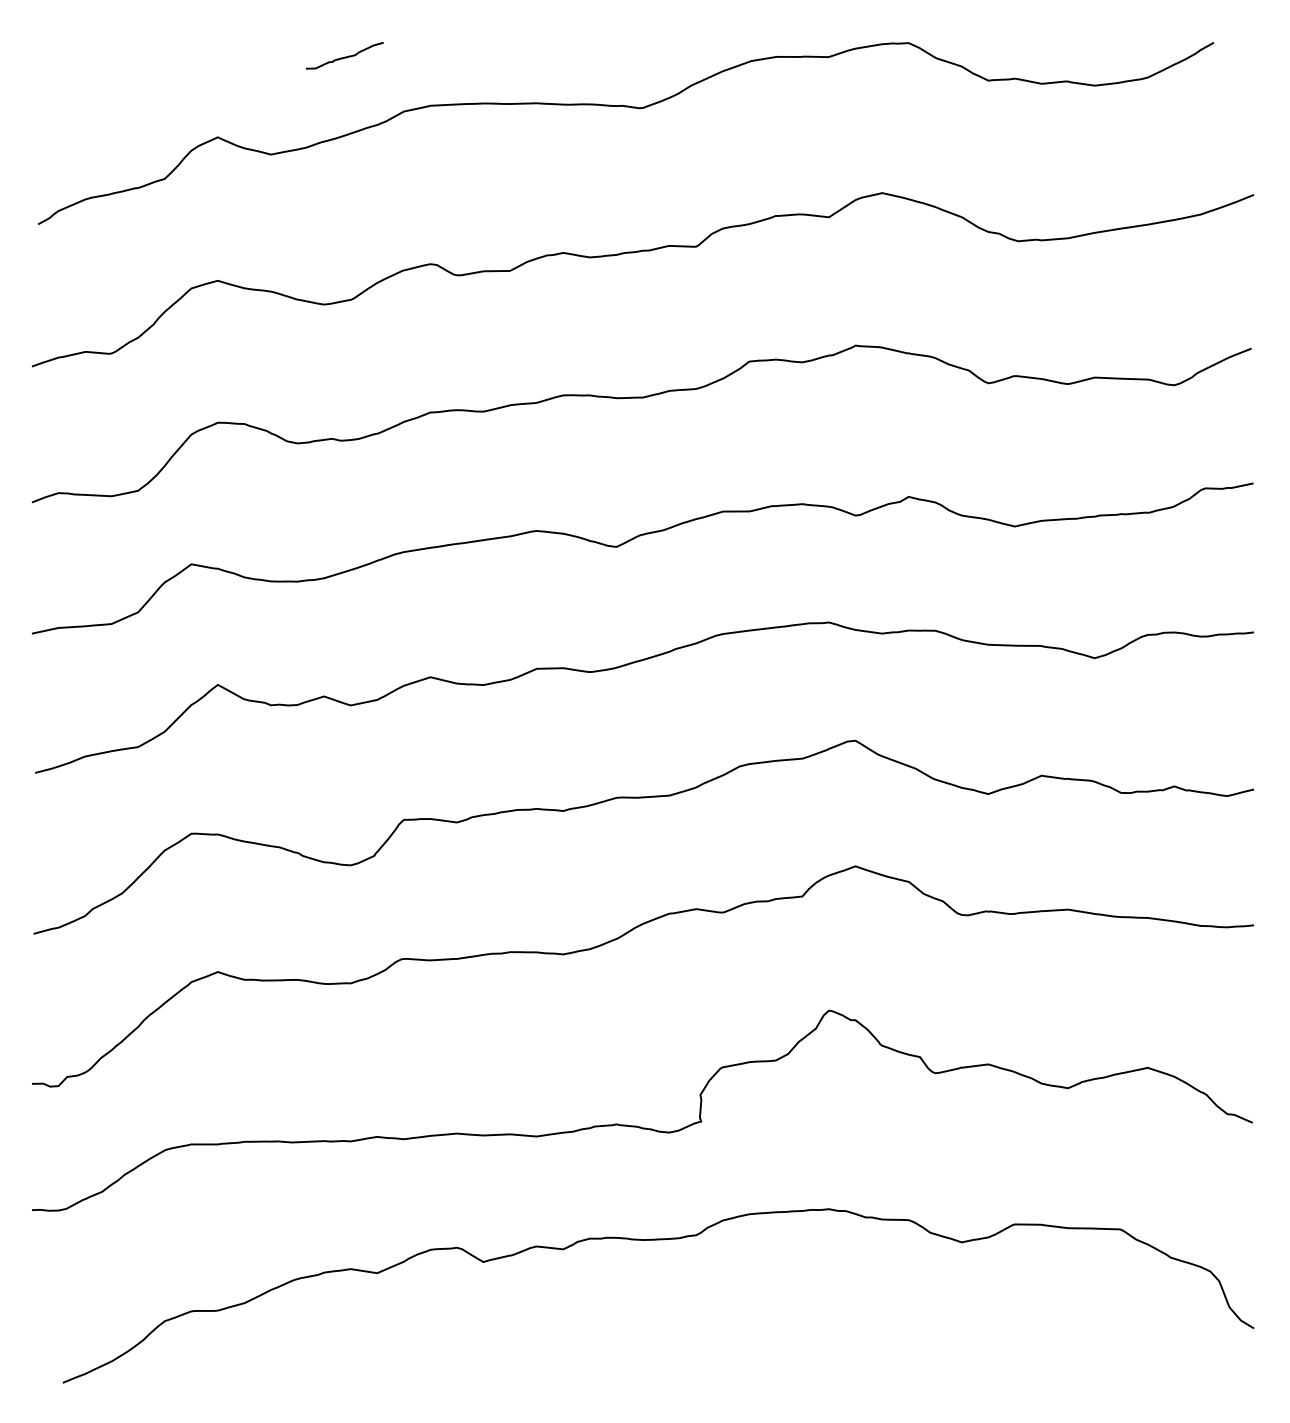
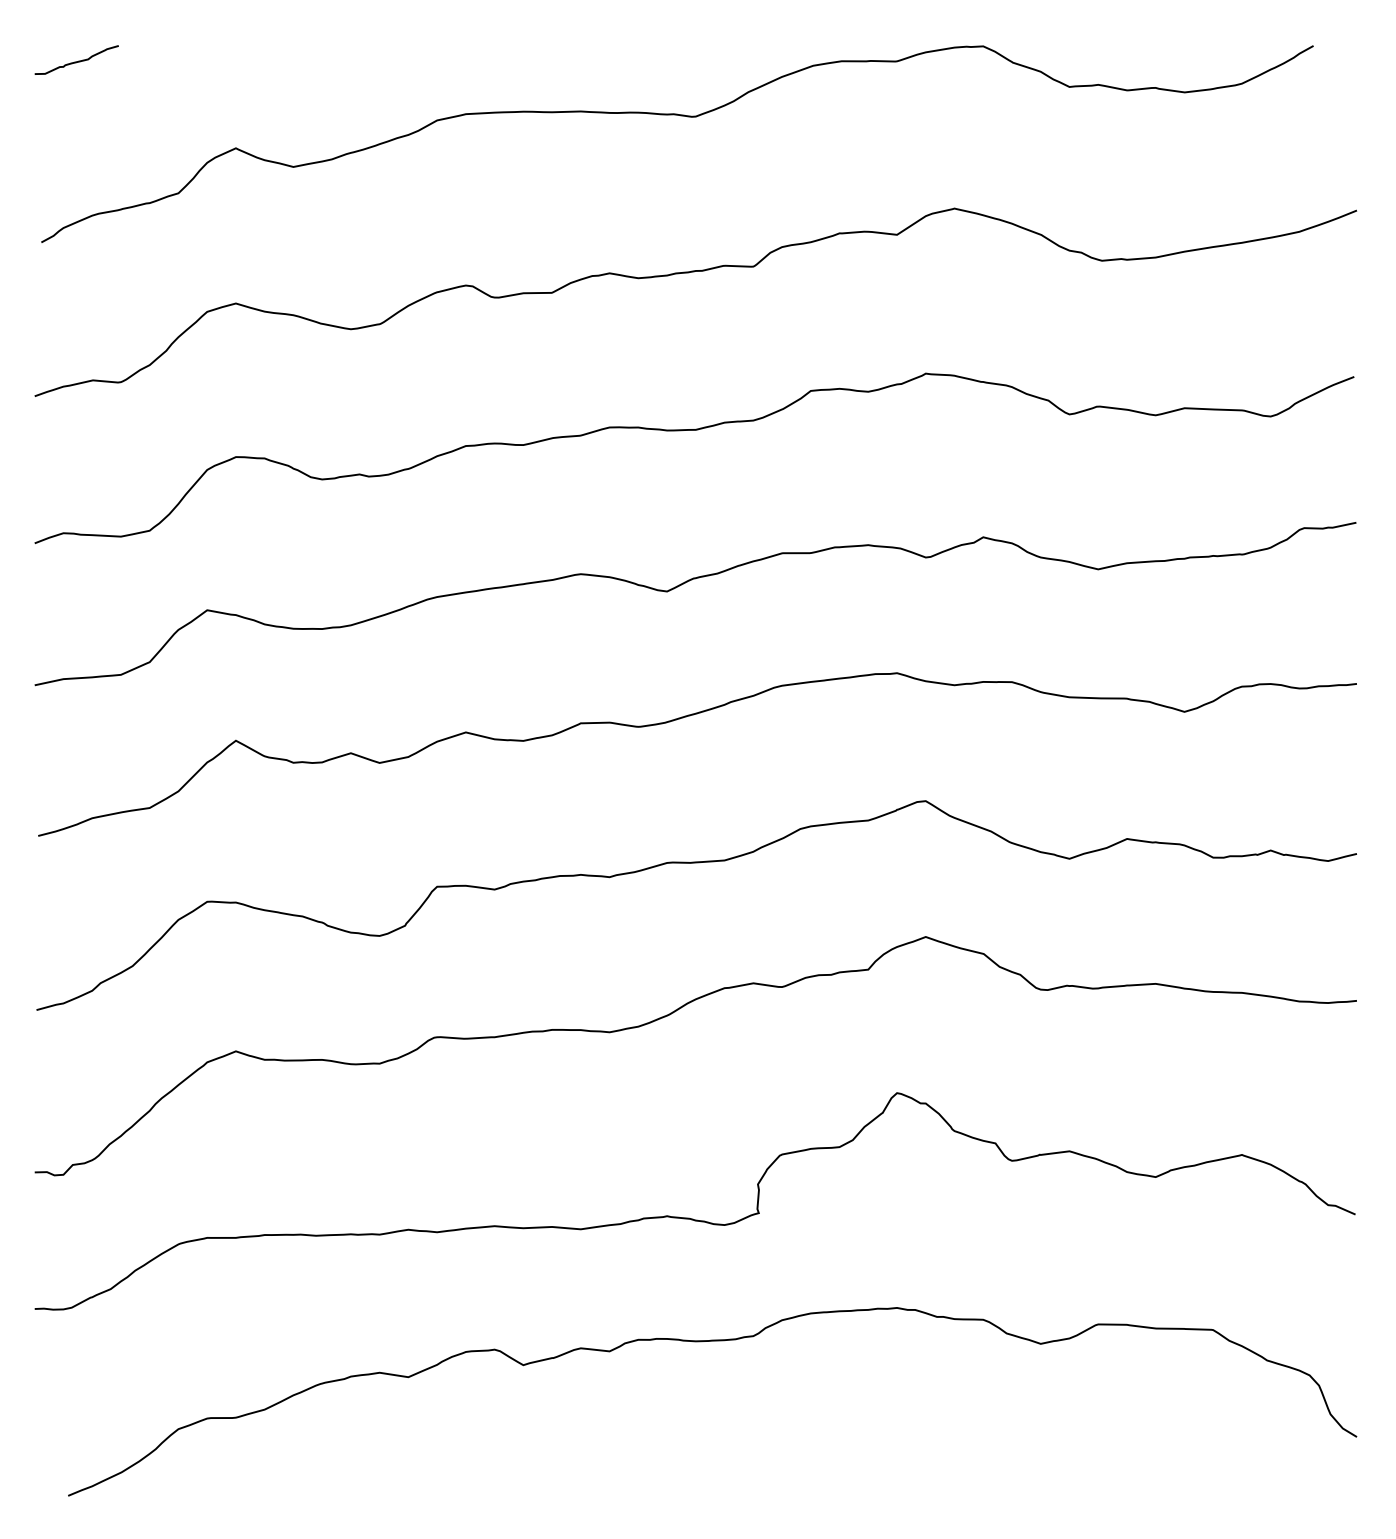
curve: (344, 56) -> (76, 60), moved

